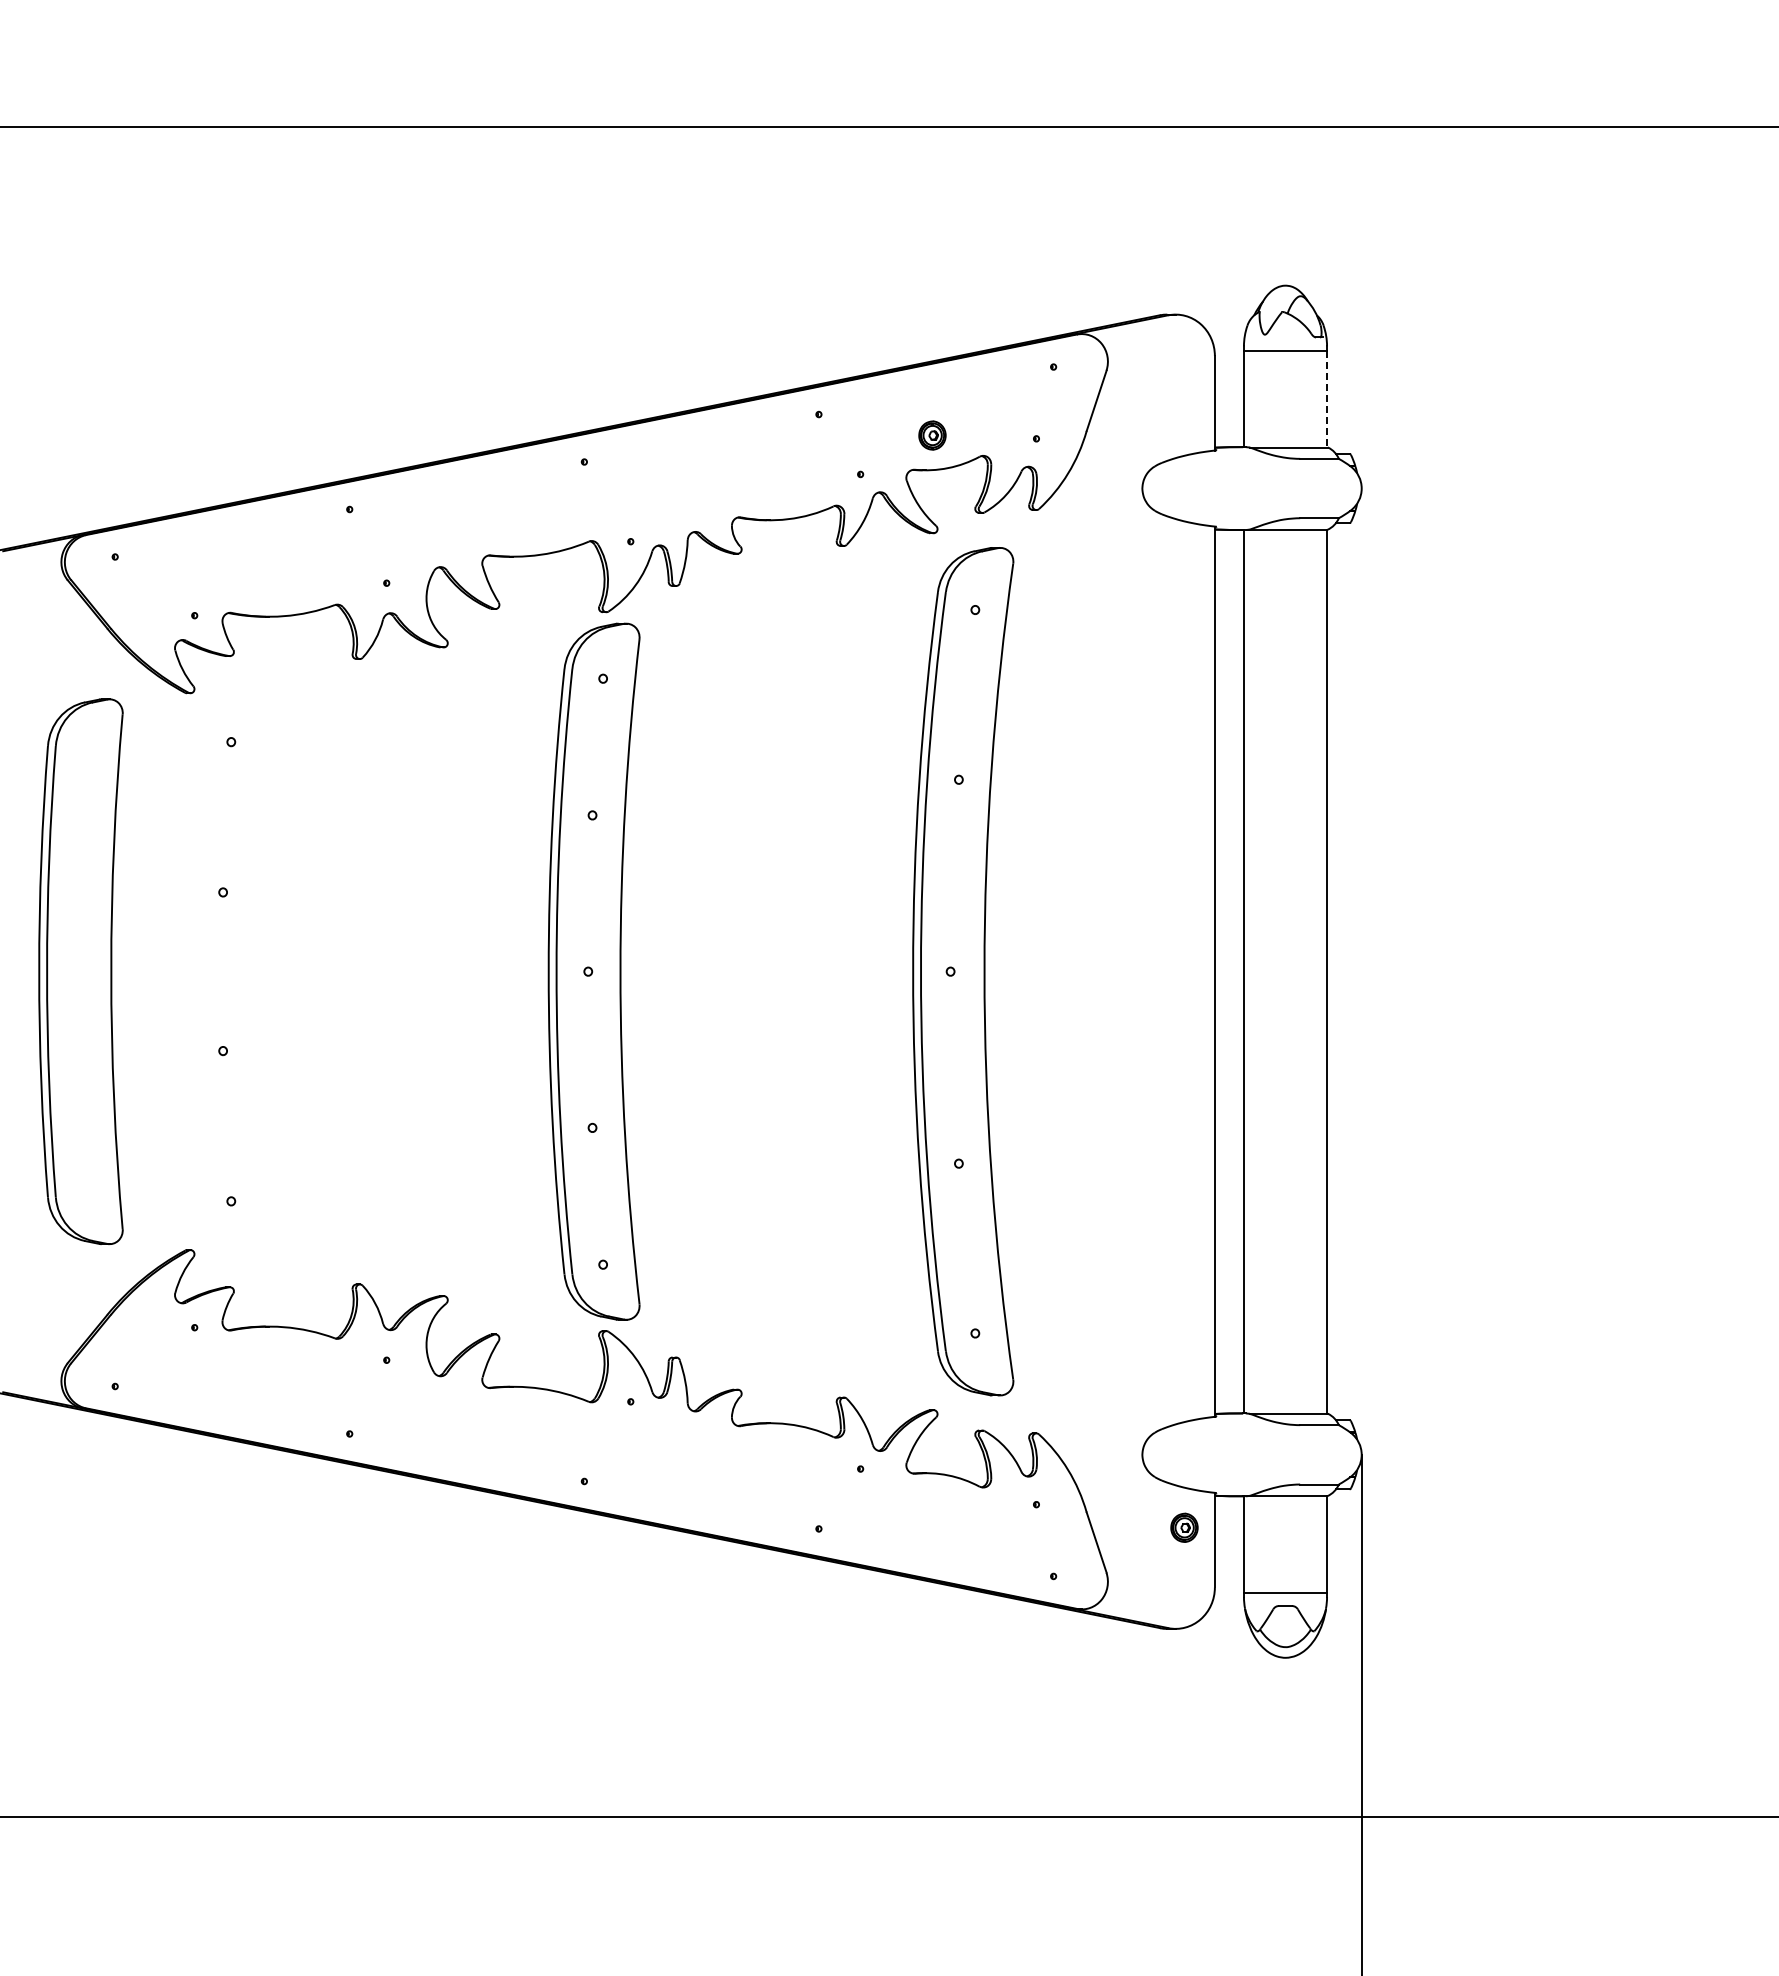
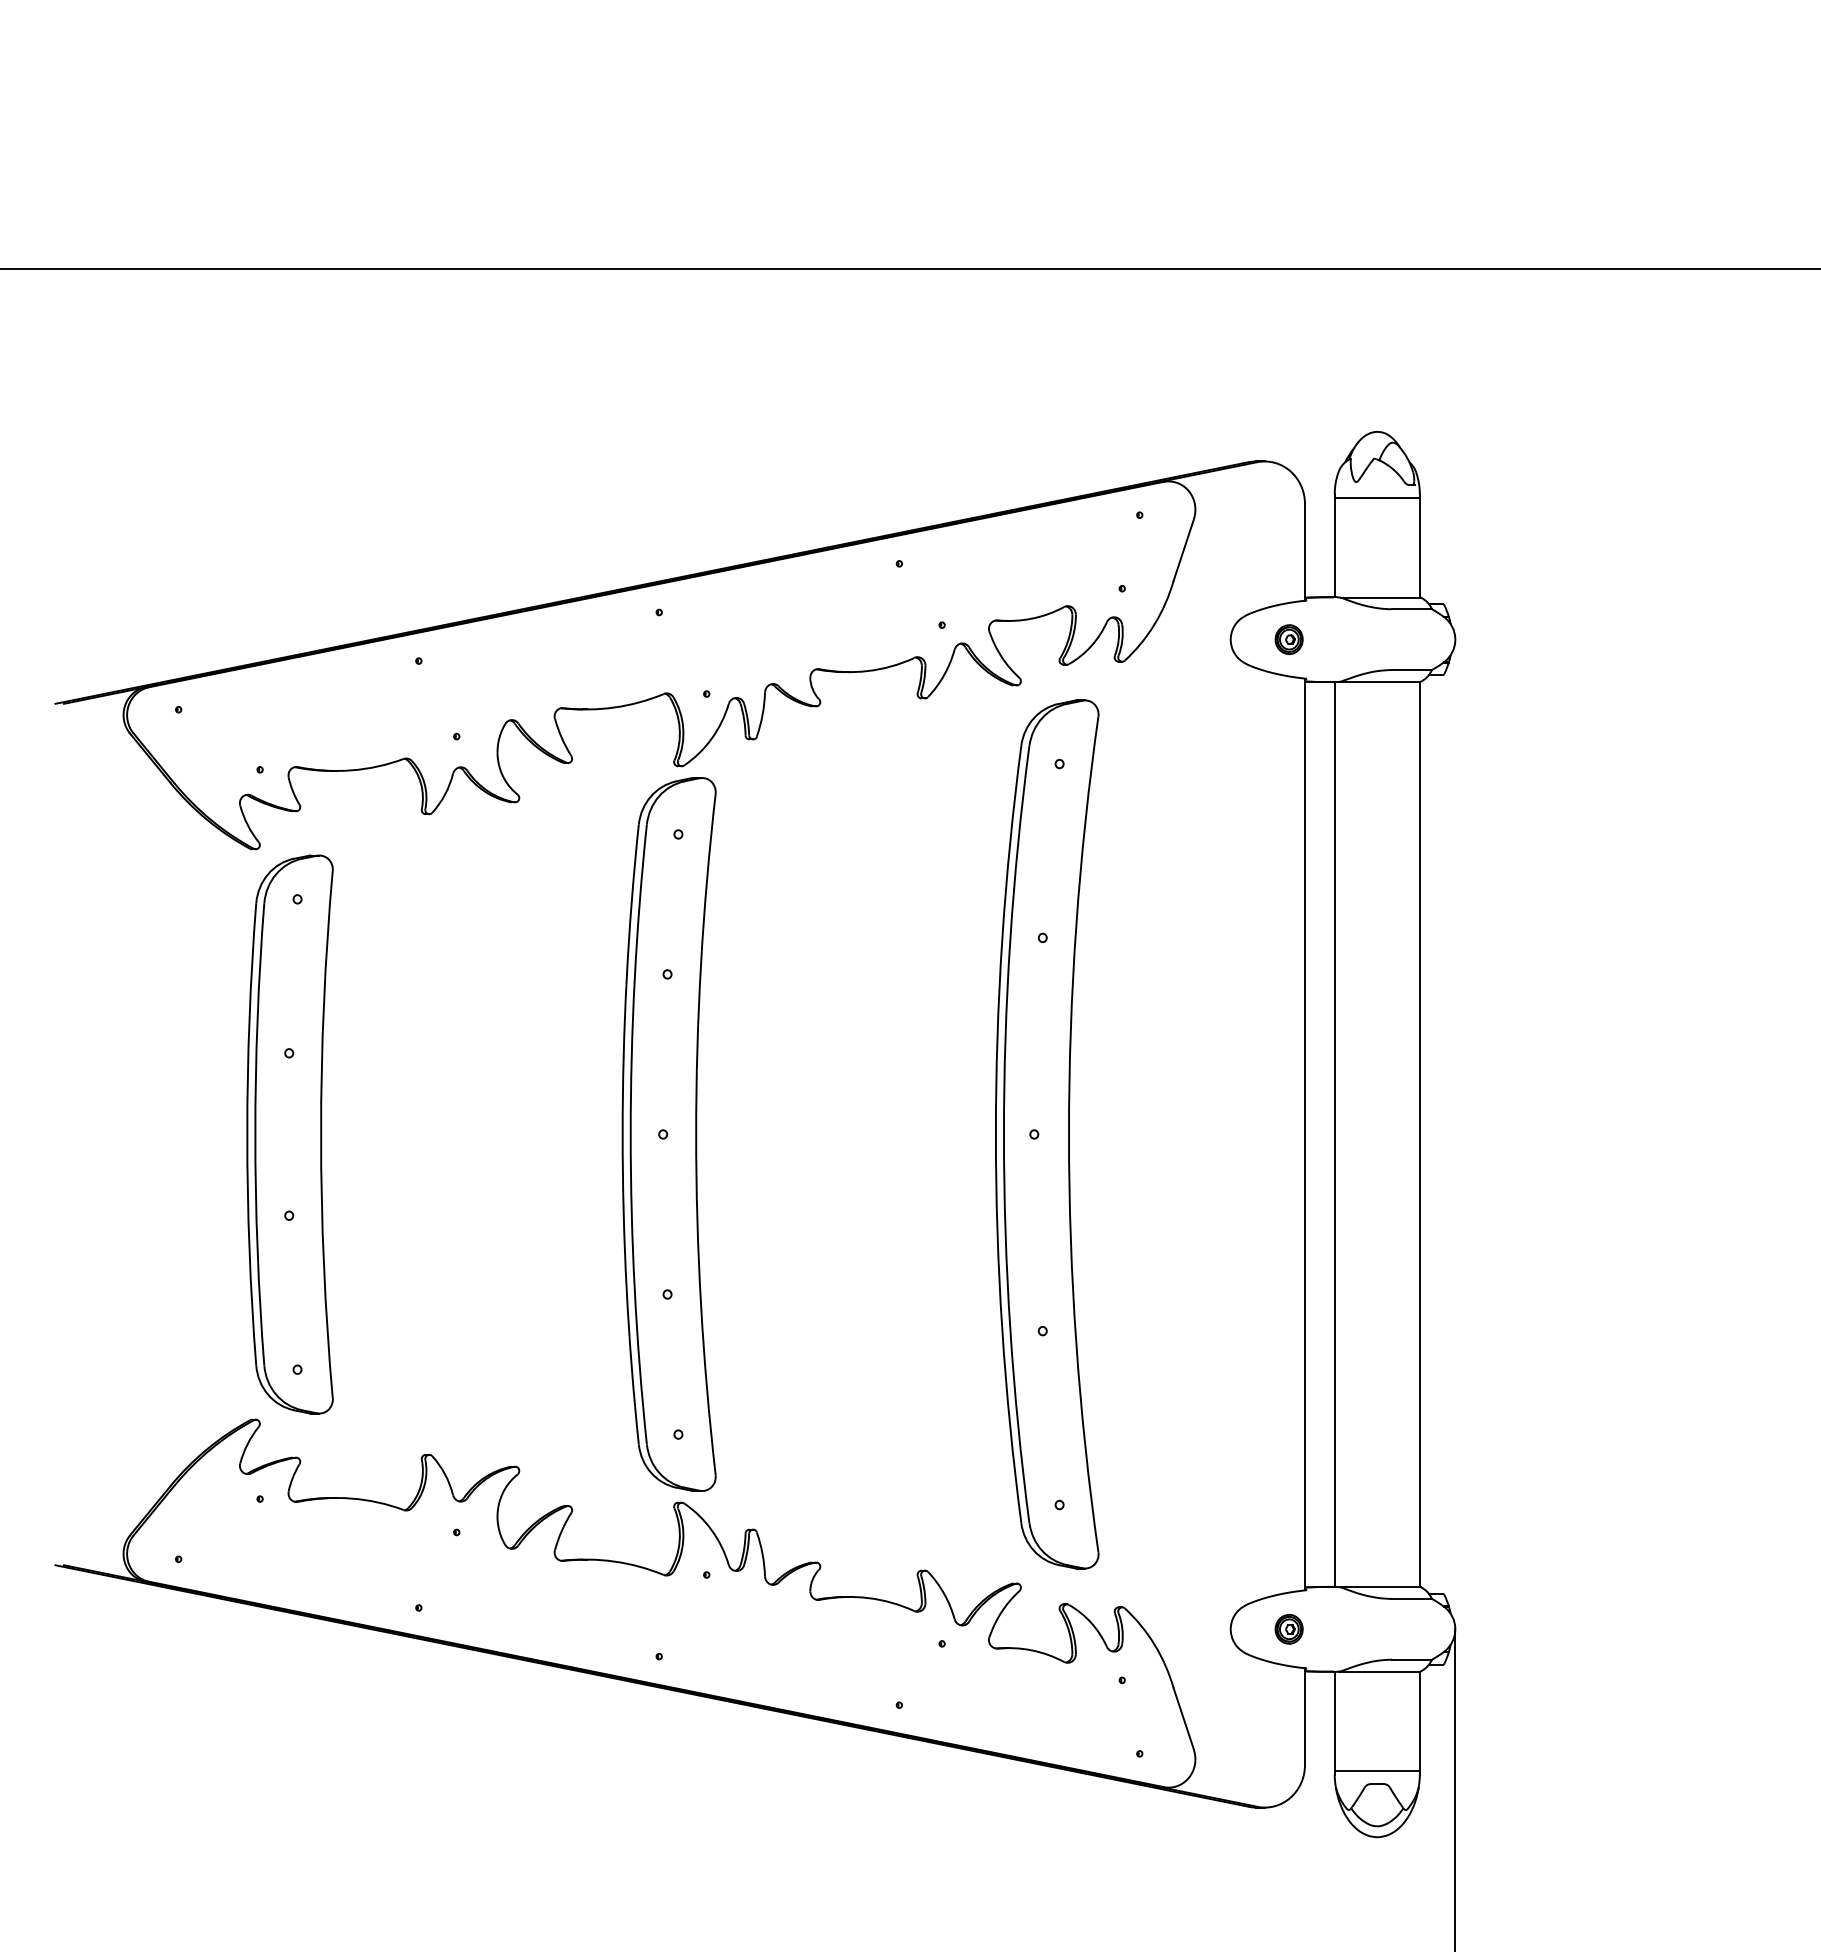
line: (1327, 399) -> (1420, 548), dashed -> solid
part: (932, 435) -> (1289, 639), moved
part: (80, 971) -> (289, 1134), moved
part: (1184, 1527) -> (1289, 1628), moved

